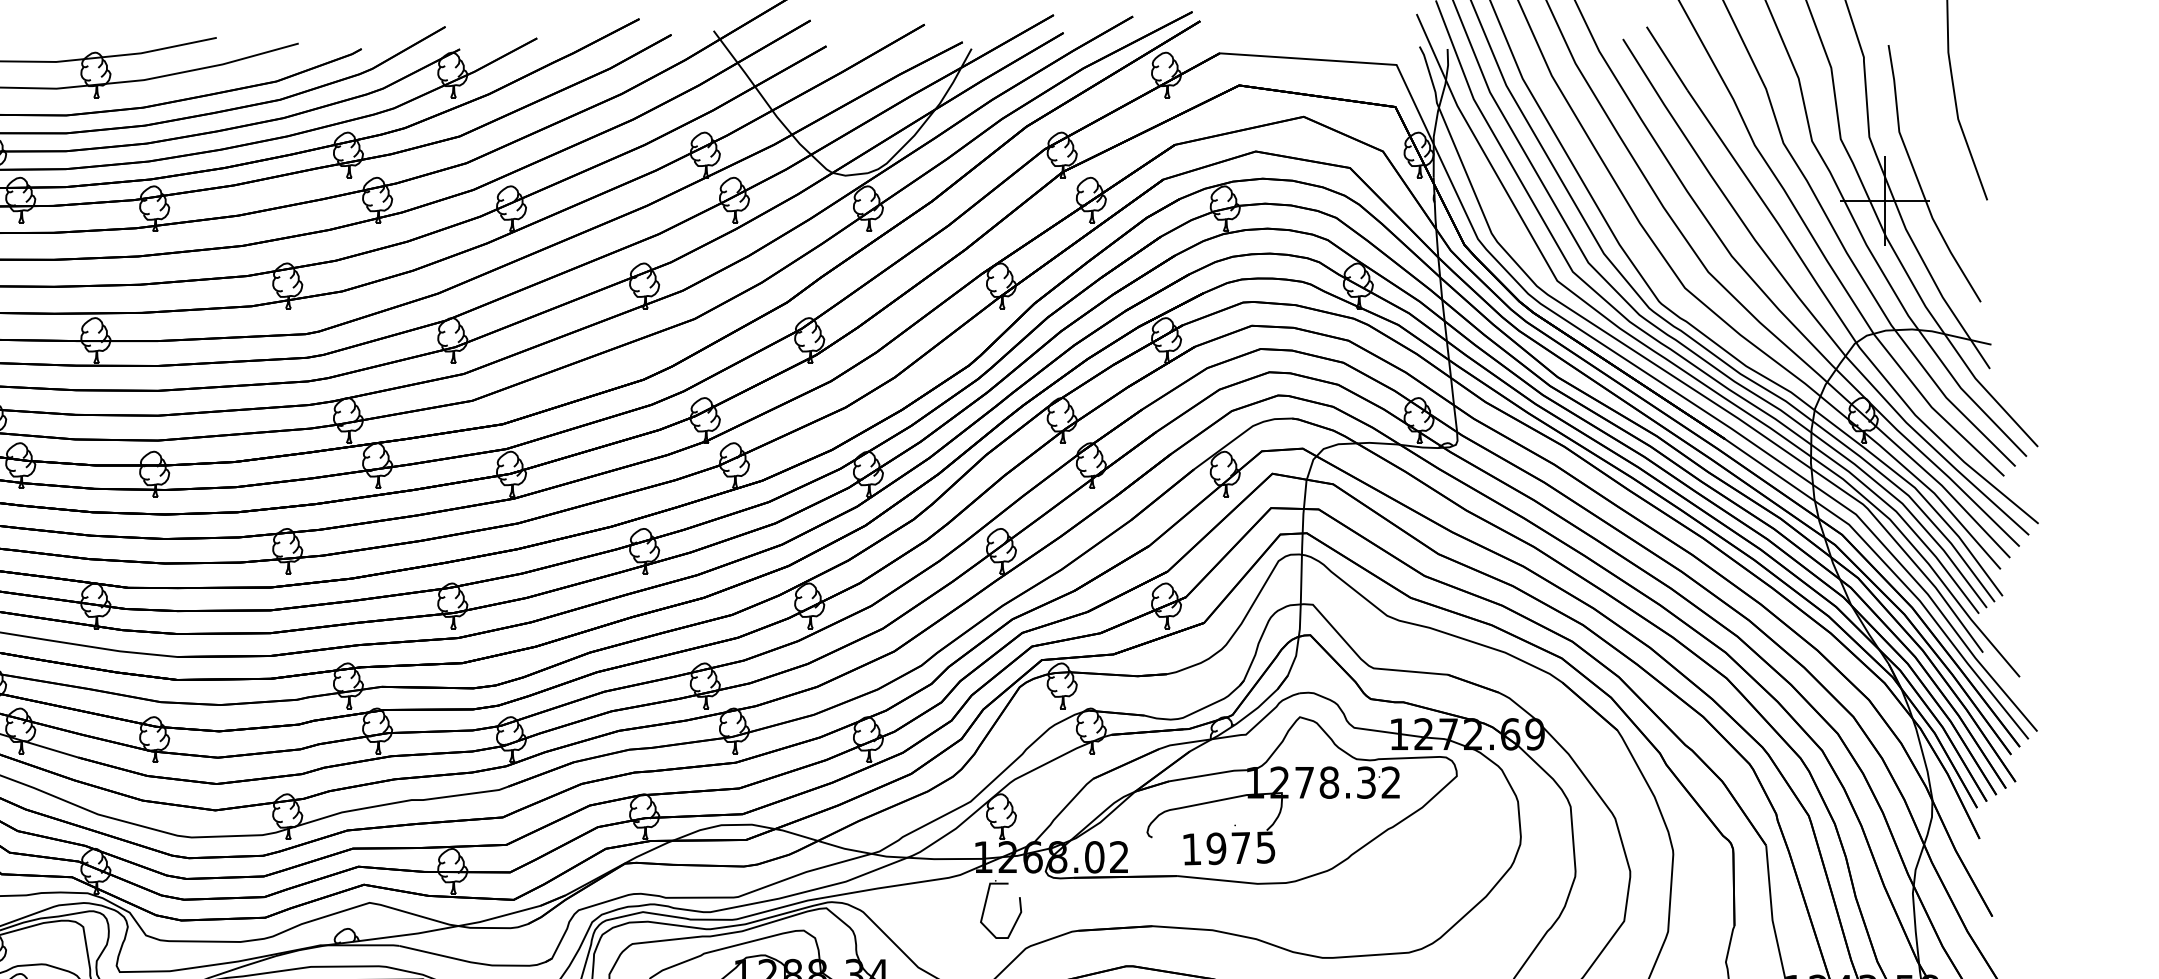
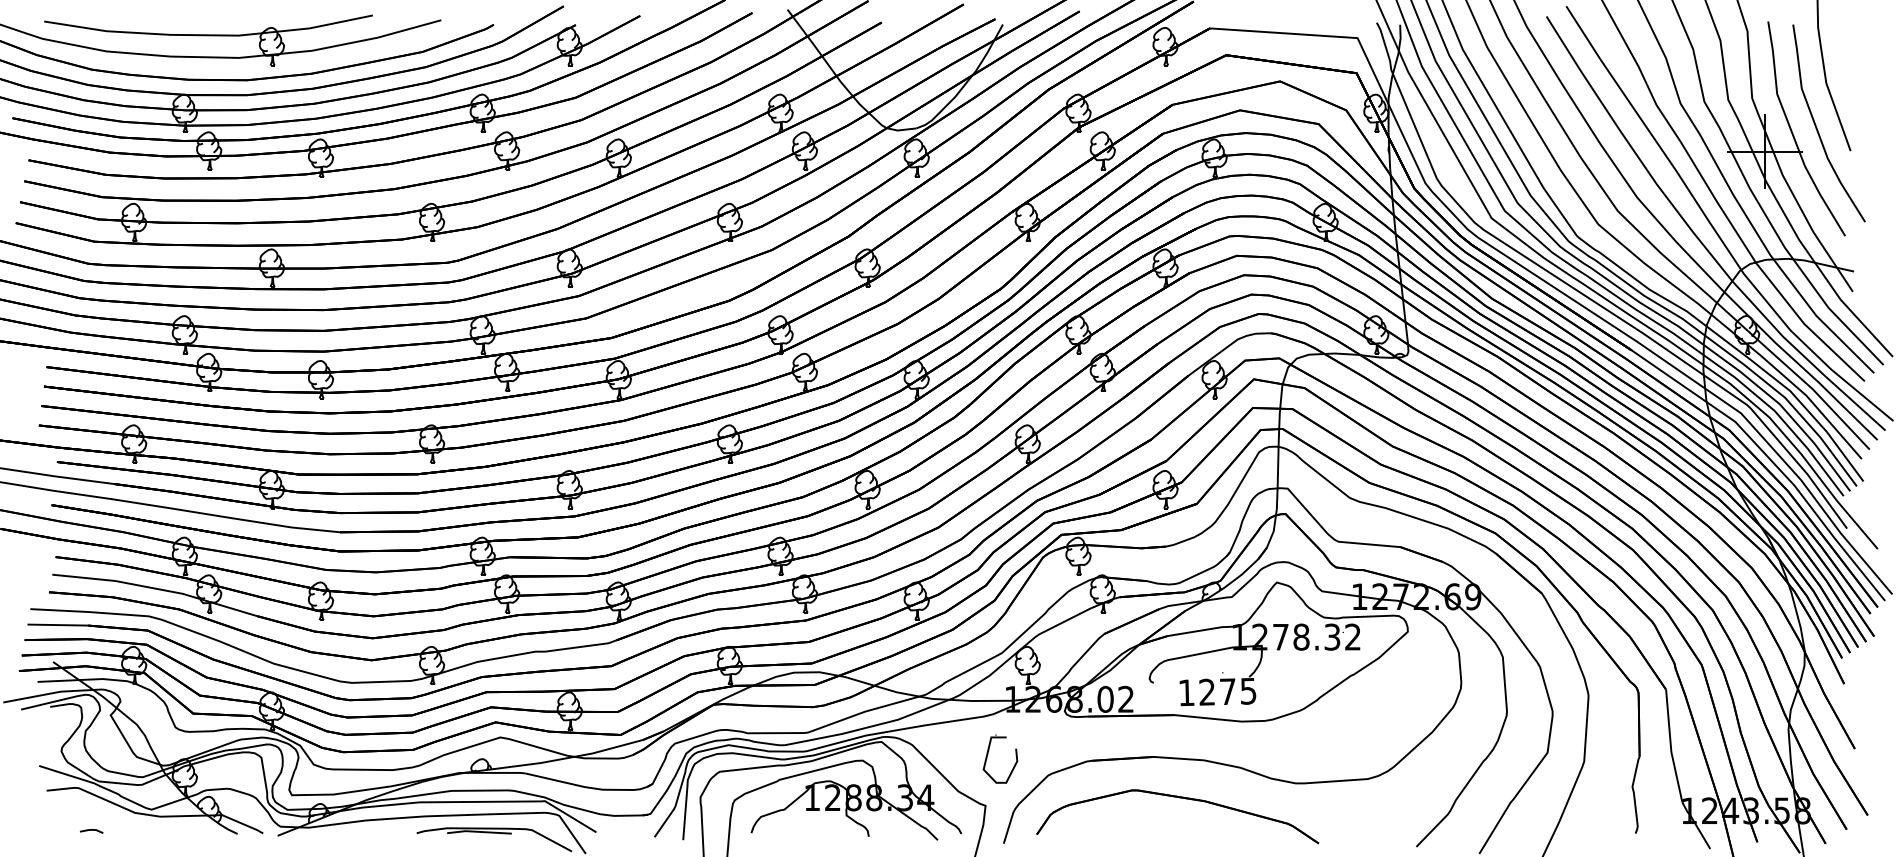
curve: (1947, 172) -> (1817, 127), added
text: (1216, 848) -> (1207, 692), 1975 -> 1275
part: (986, 904) -> (988, 754), moved

